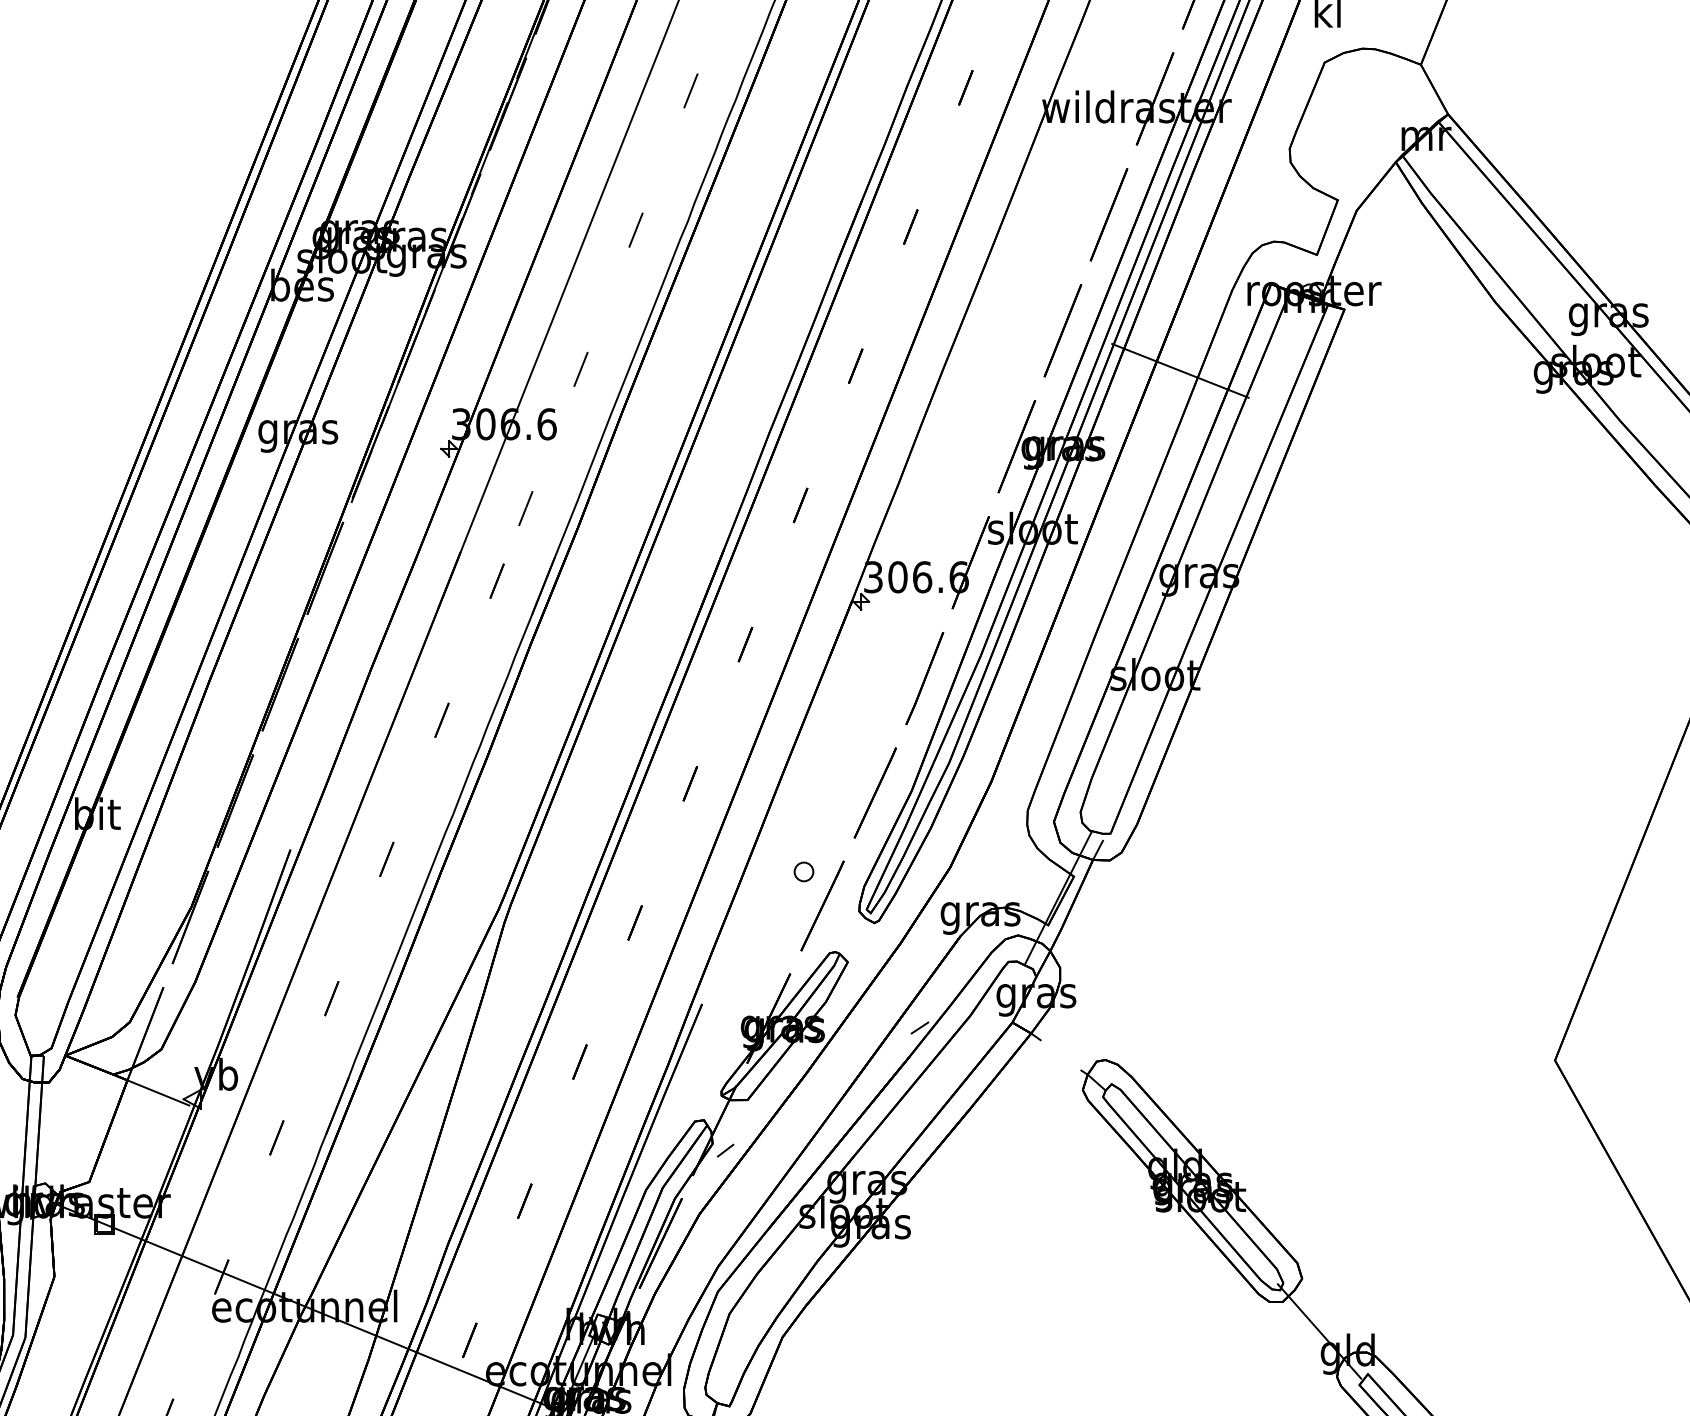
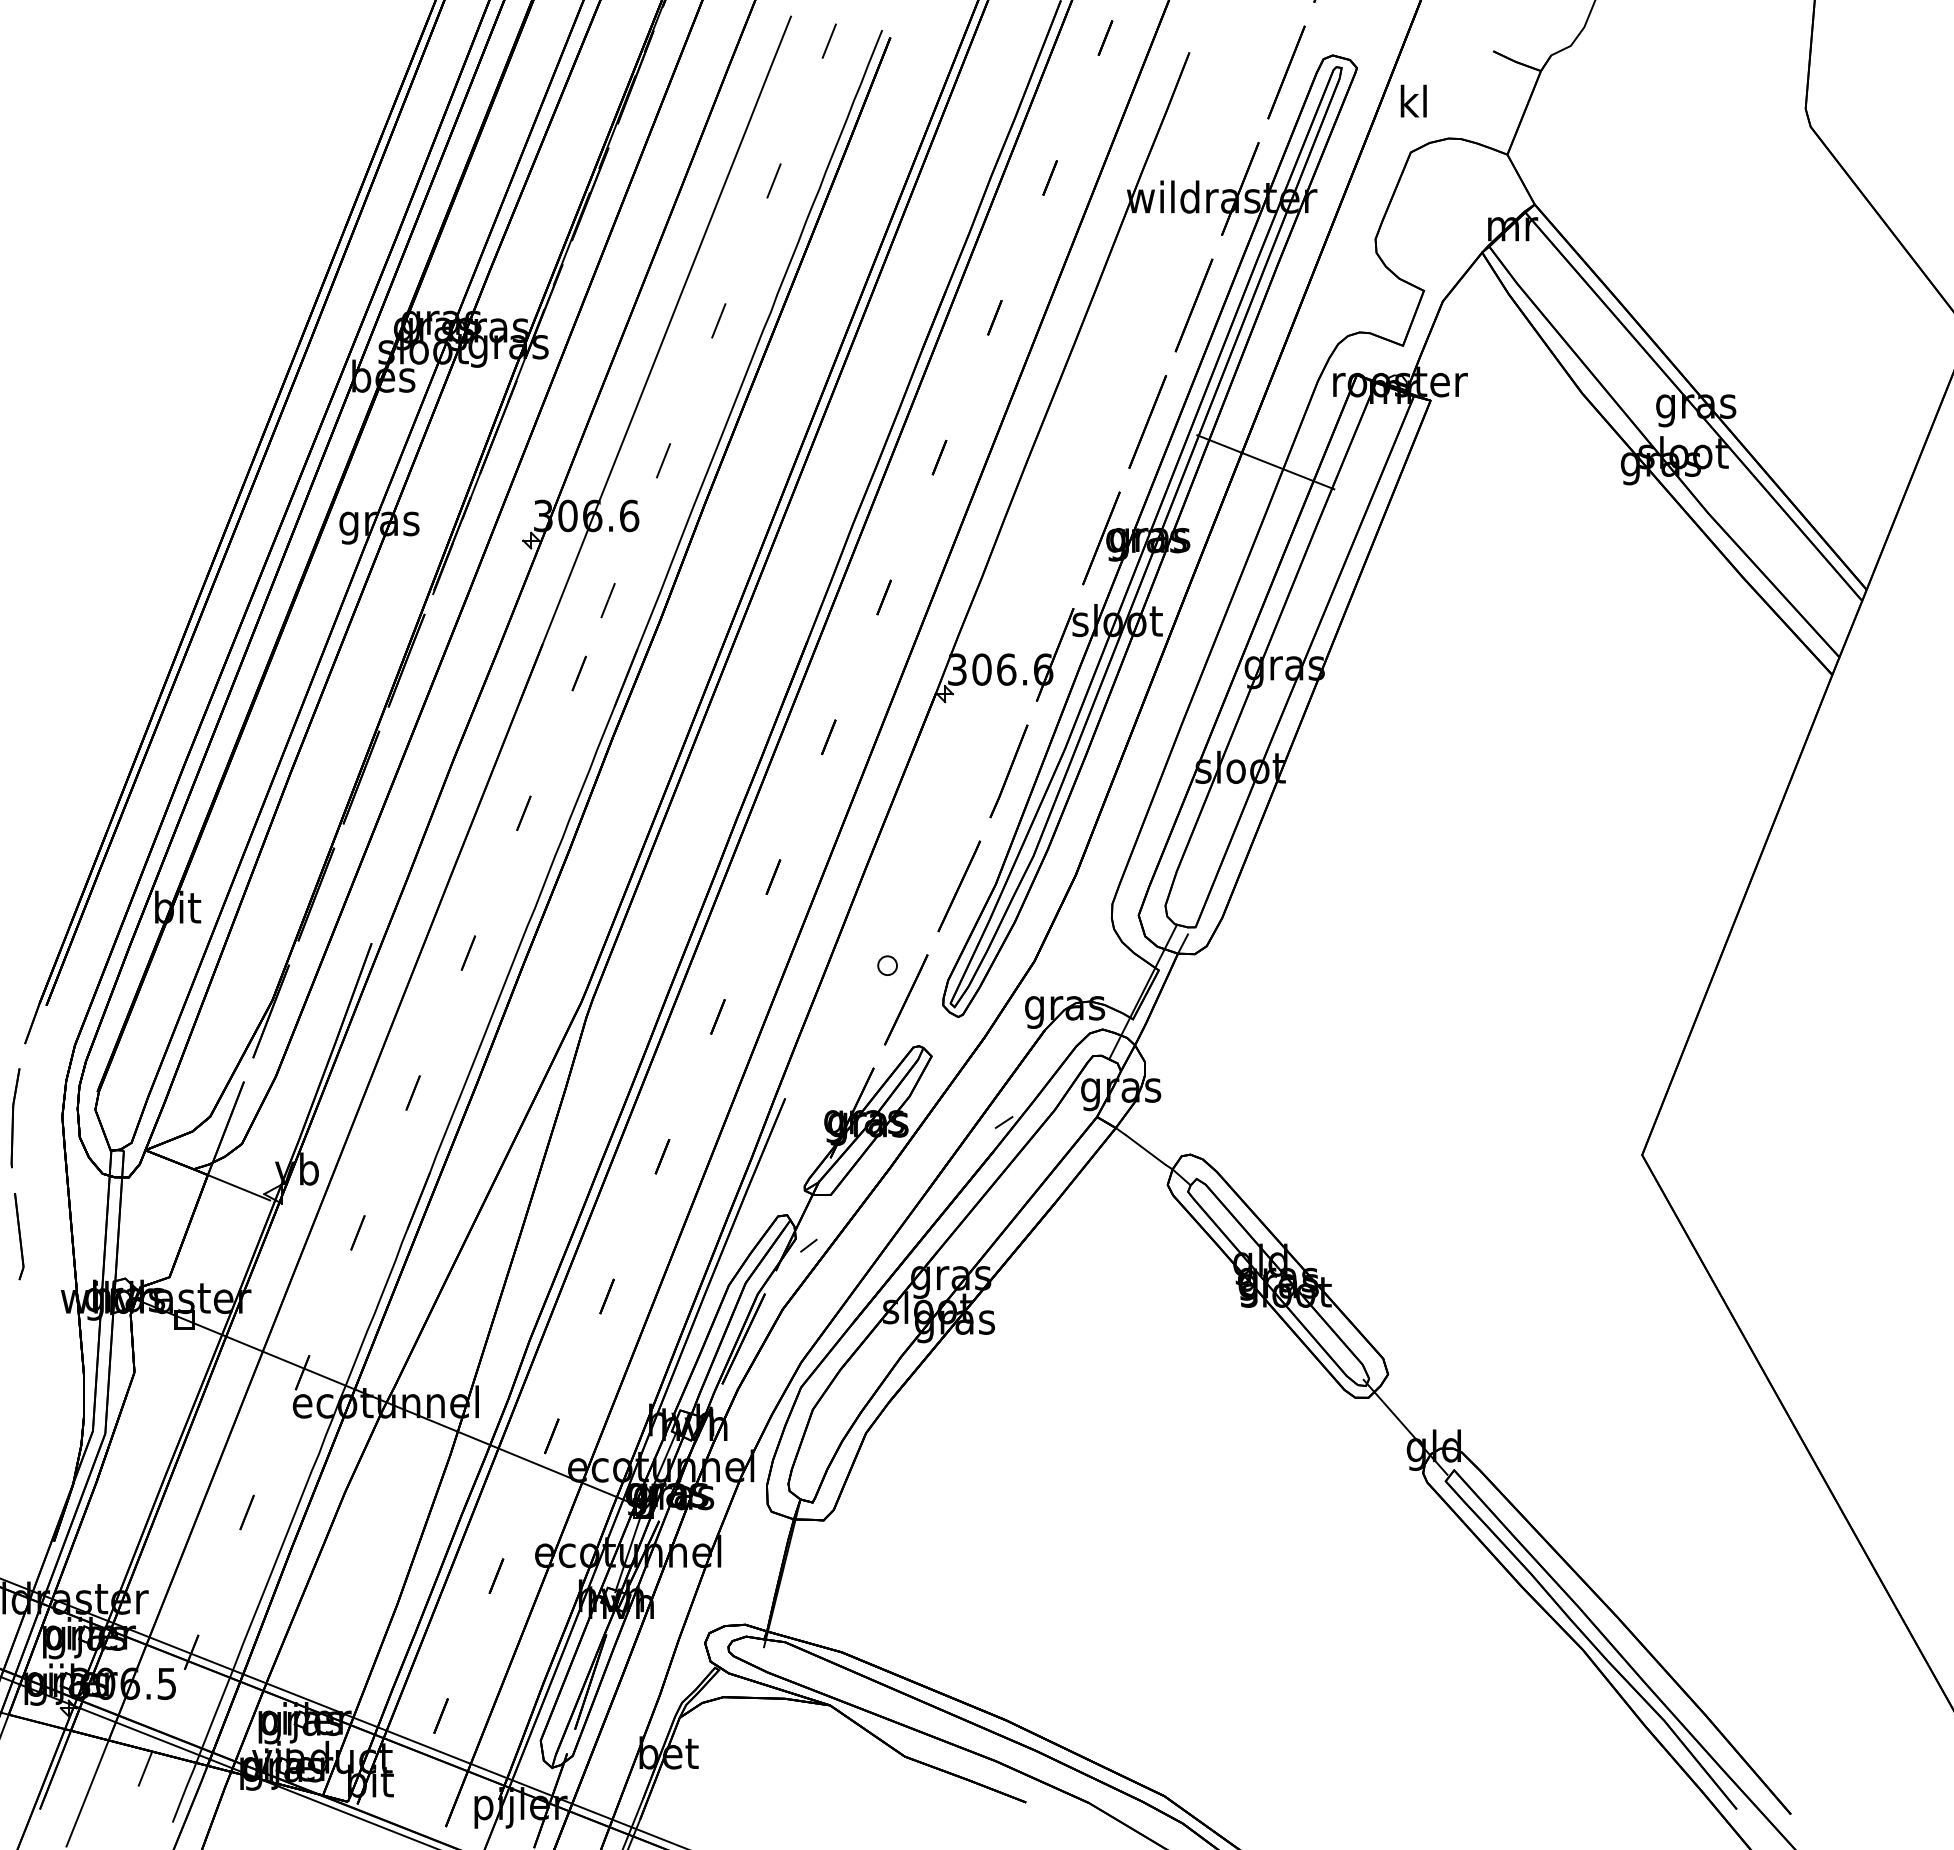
line: (1060, 1054) -> (1145, 1149), added

